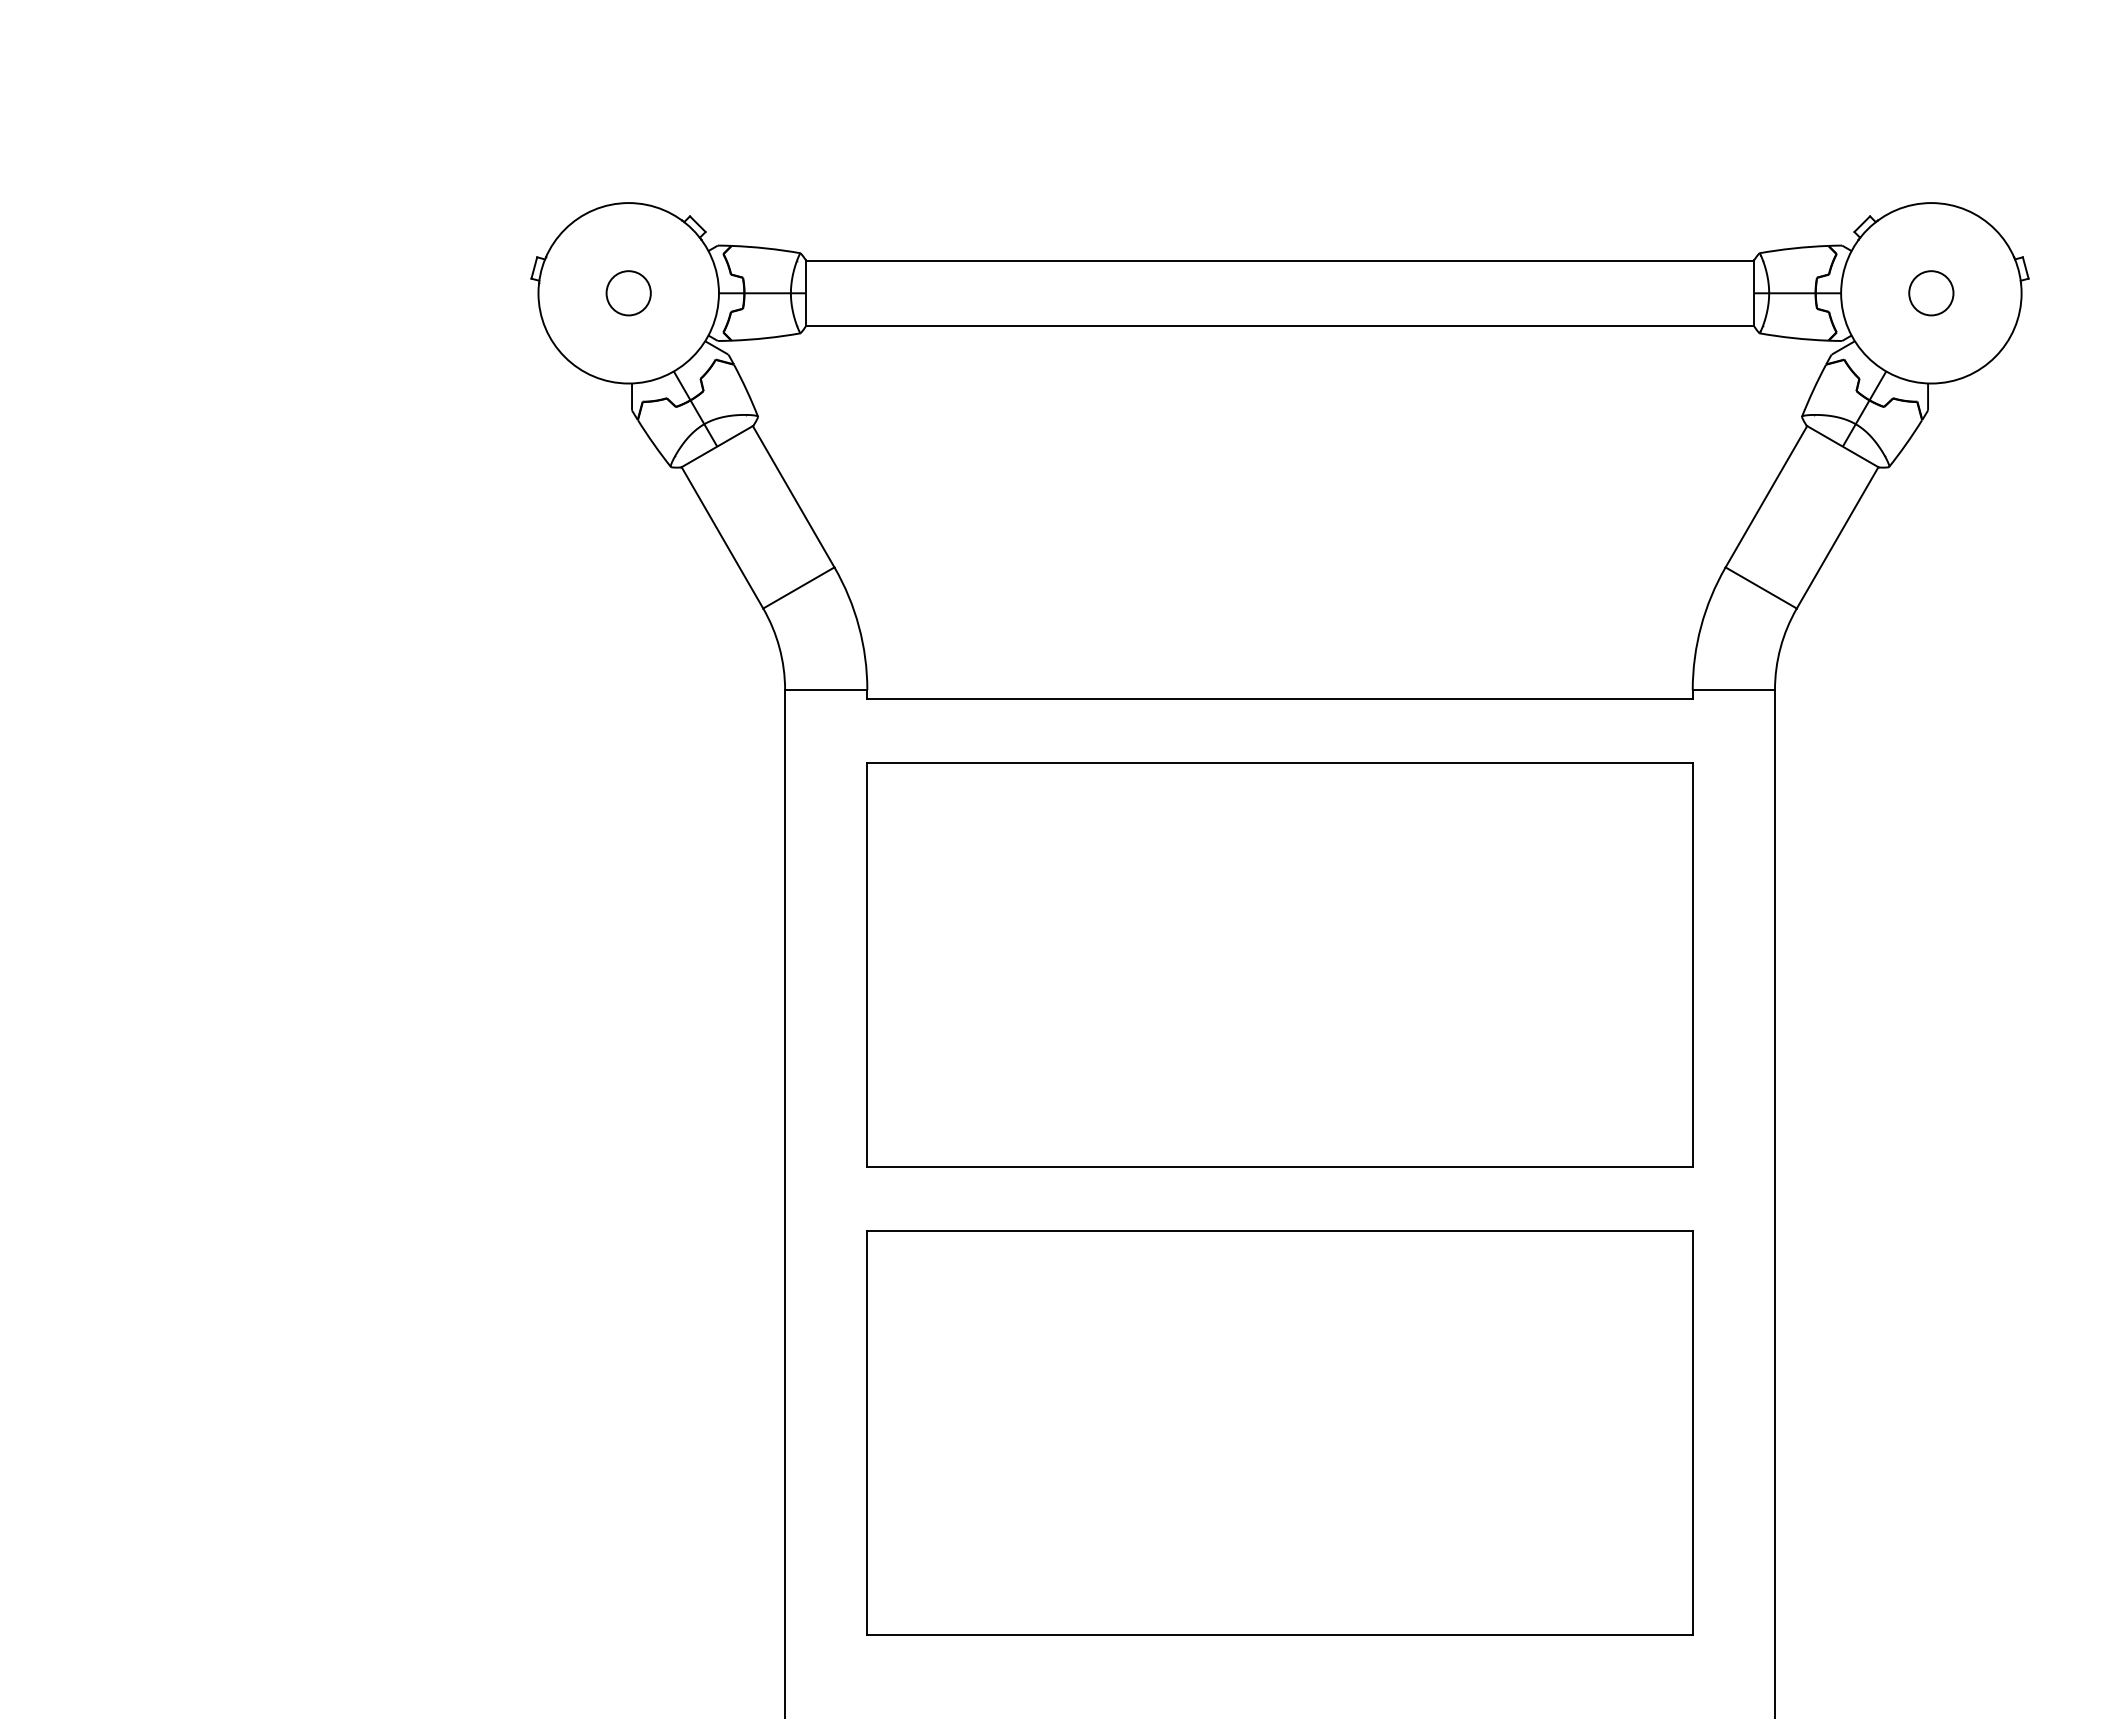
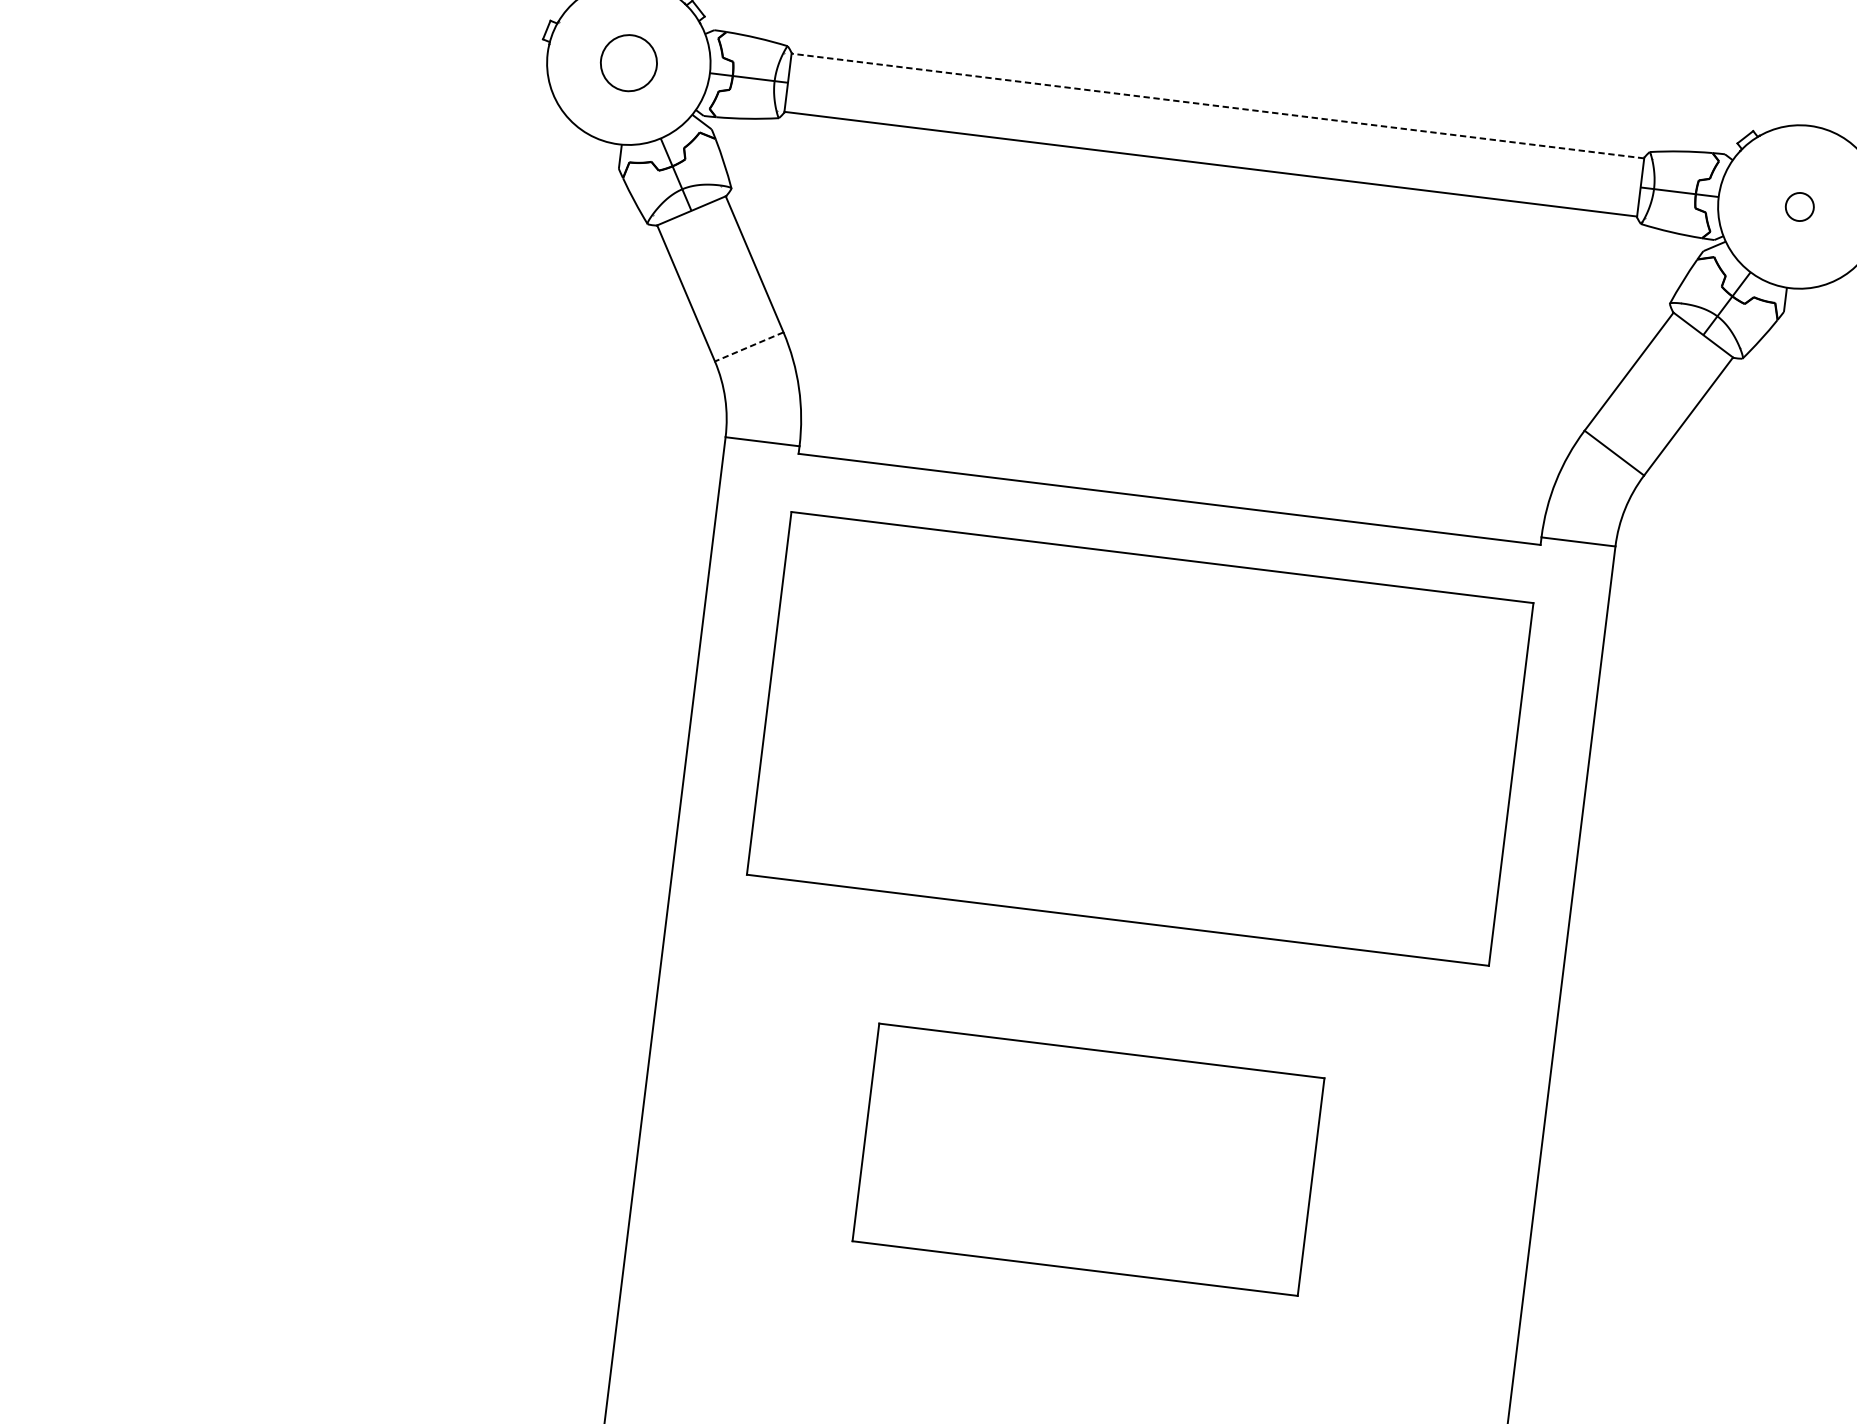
line: (1279, 260) -> (1217, 105), solid -> dashed
circle: (628, 293) -> (628, 63), size x1.4
circle: (1931, 293) -> (1799, 207), size x0.7
line: (798, 588) -> (748, 347), solid -> dashed
part: (1279, 1432) -> (1088, 1159), size x0.6

